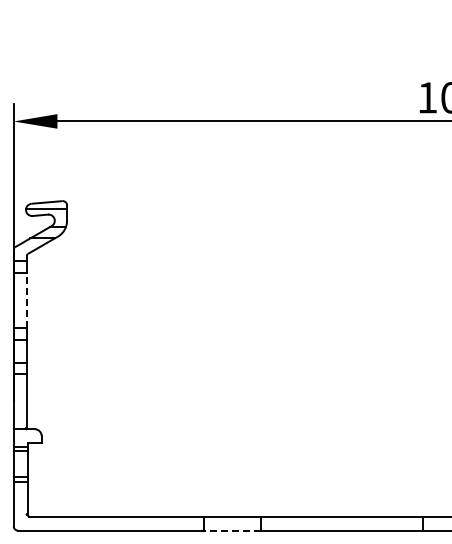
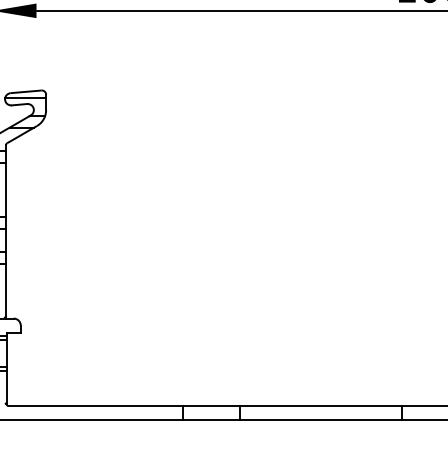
line: (26, 300) -> (5, 189), dashed -> solid
line: (231, 530) -> (210, 419), dashed -> solid

